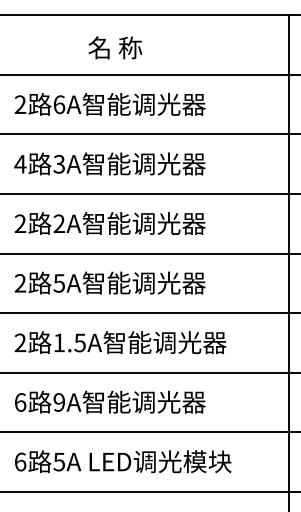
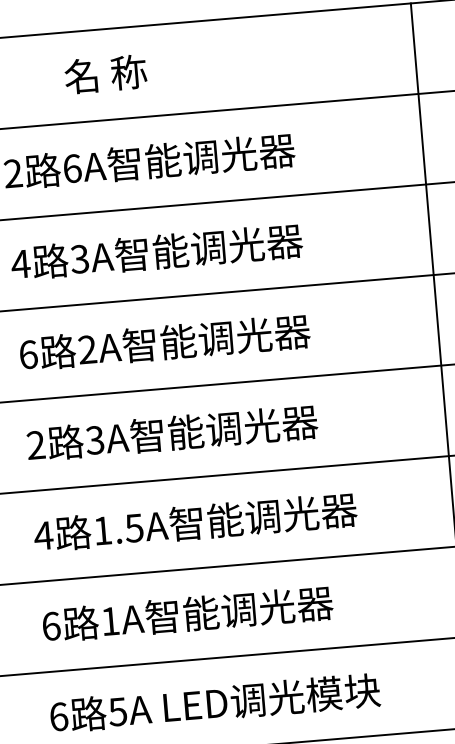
text: (115, 47) -> (105, 73), moved
text: (20, 223) -> (28, 354), 2 -> 6
text: (59, 283) -> (95, 440), 5A -> 3A
text: (20, 342) -> (43, 535), 2 -> 4
text: (58, 402) -> (109, 621), 9A -> 1A

